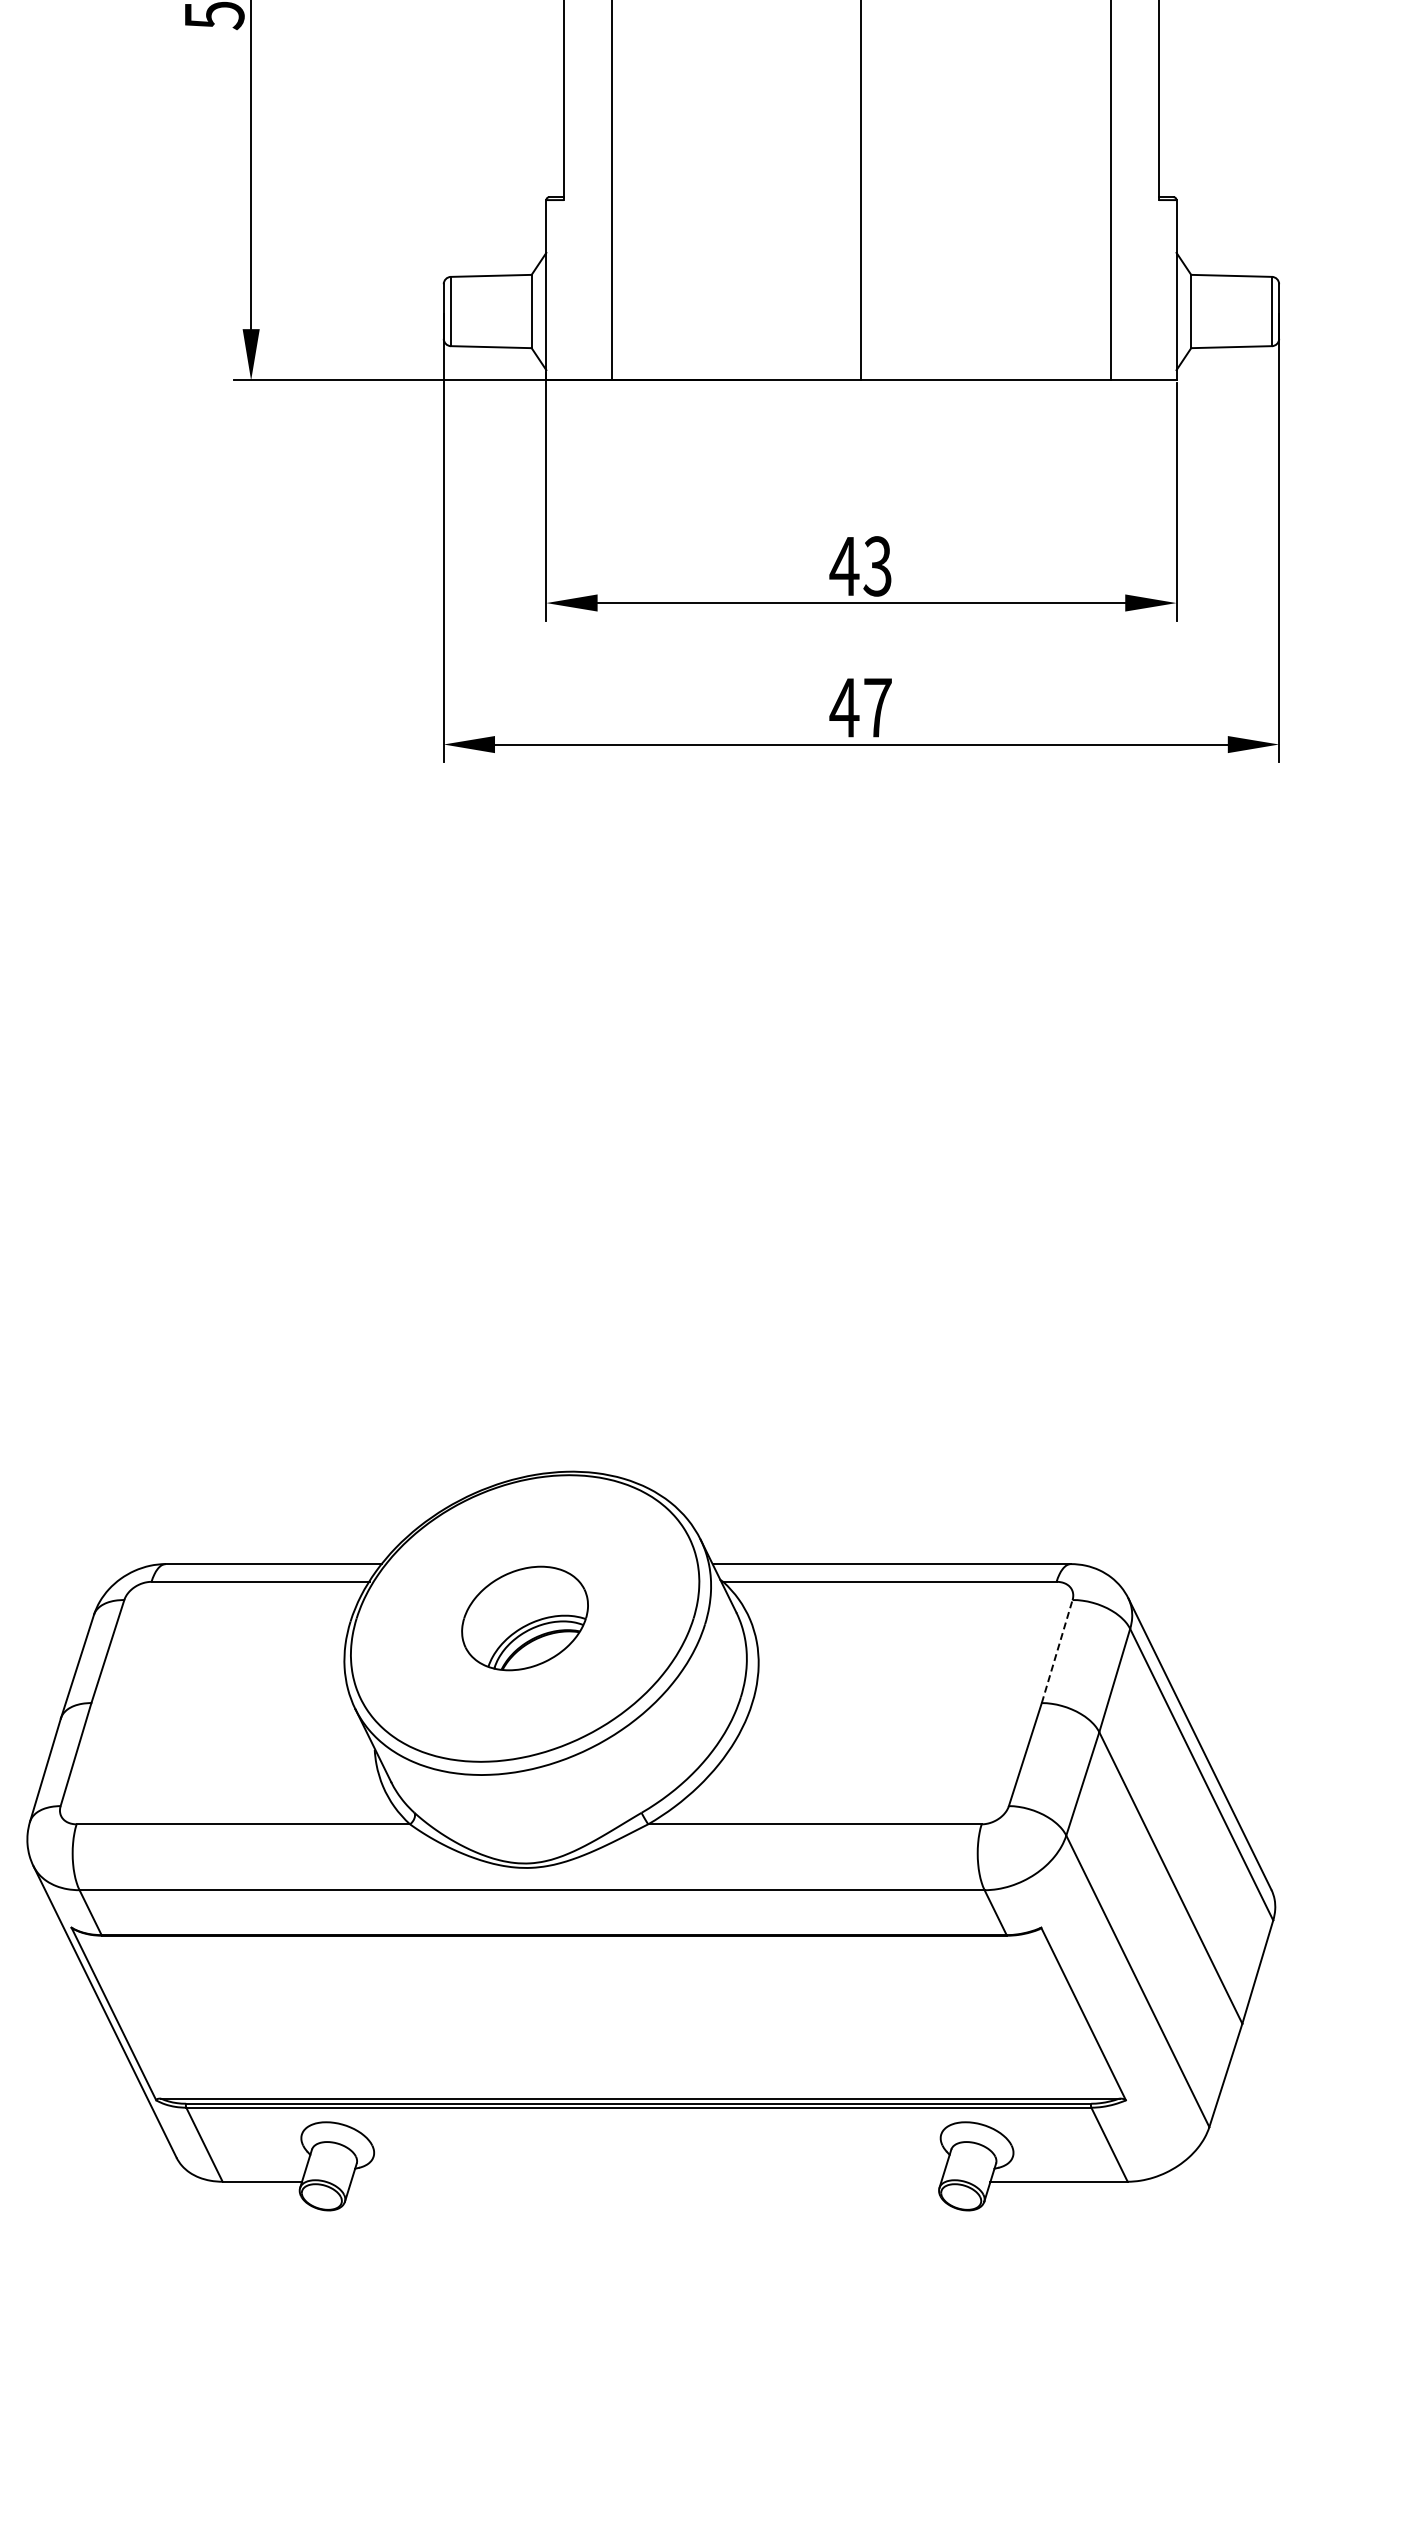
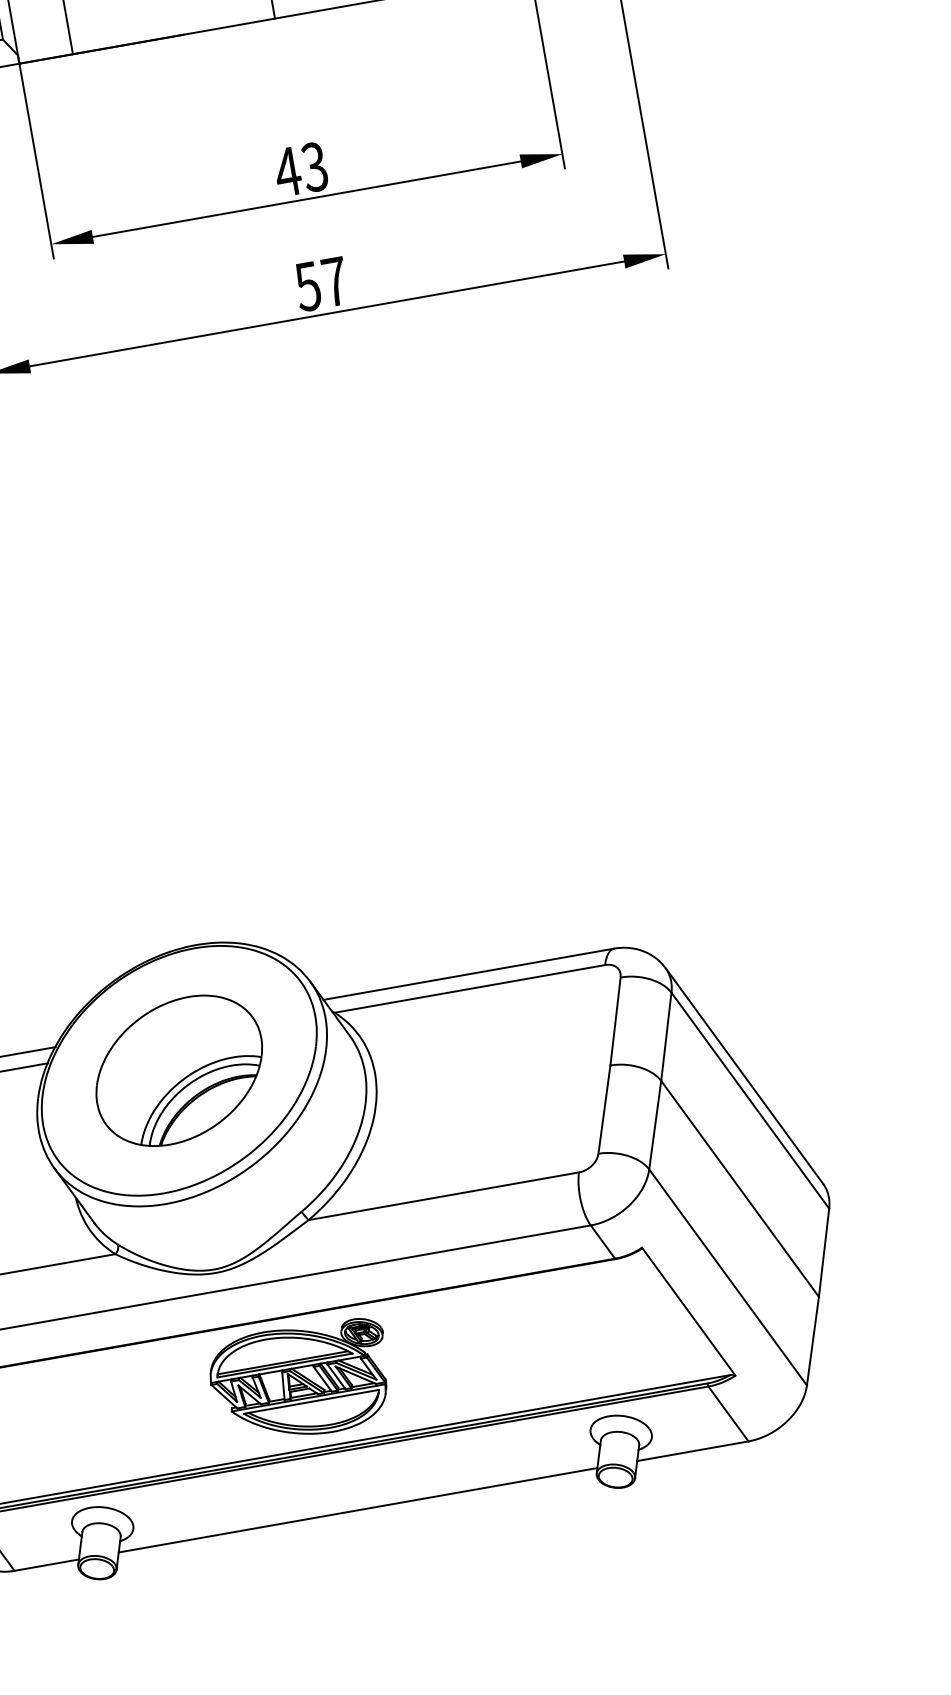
text: (844, 708) -> (308, 287), 47 -> 57
part: (524, 1618) -> (178, 1070), size x1.67
line: (1057, 1651) -> (615, 1021), dashed -> solid
part: (605, 2015) -> (301, 1381), added
line: (646, 2181) -> (358, 1510), added

